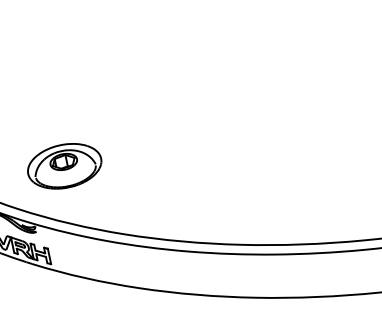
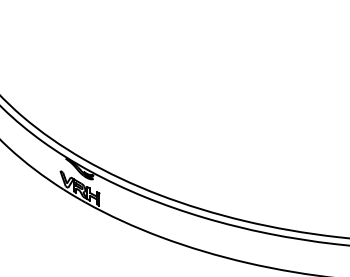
part: (64, 166) -> (124, 134), removed

